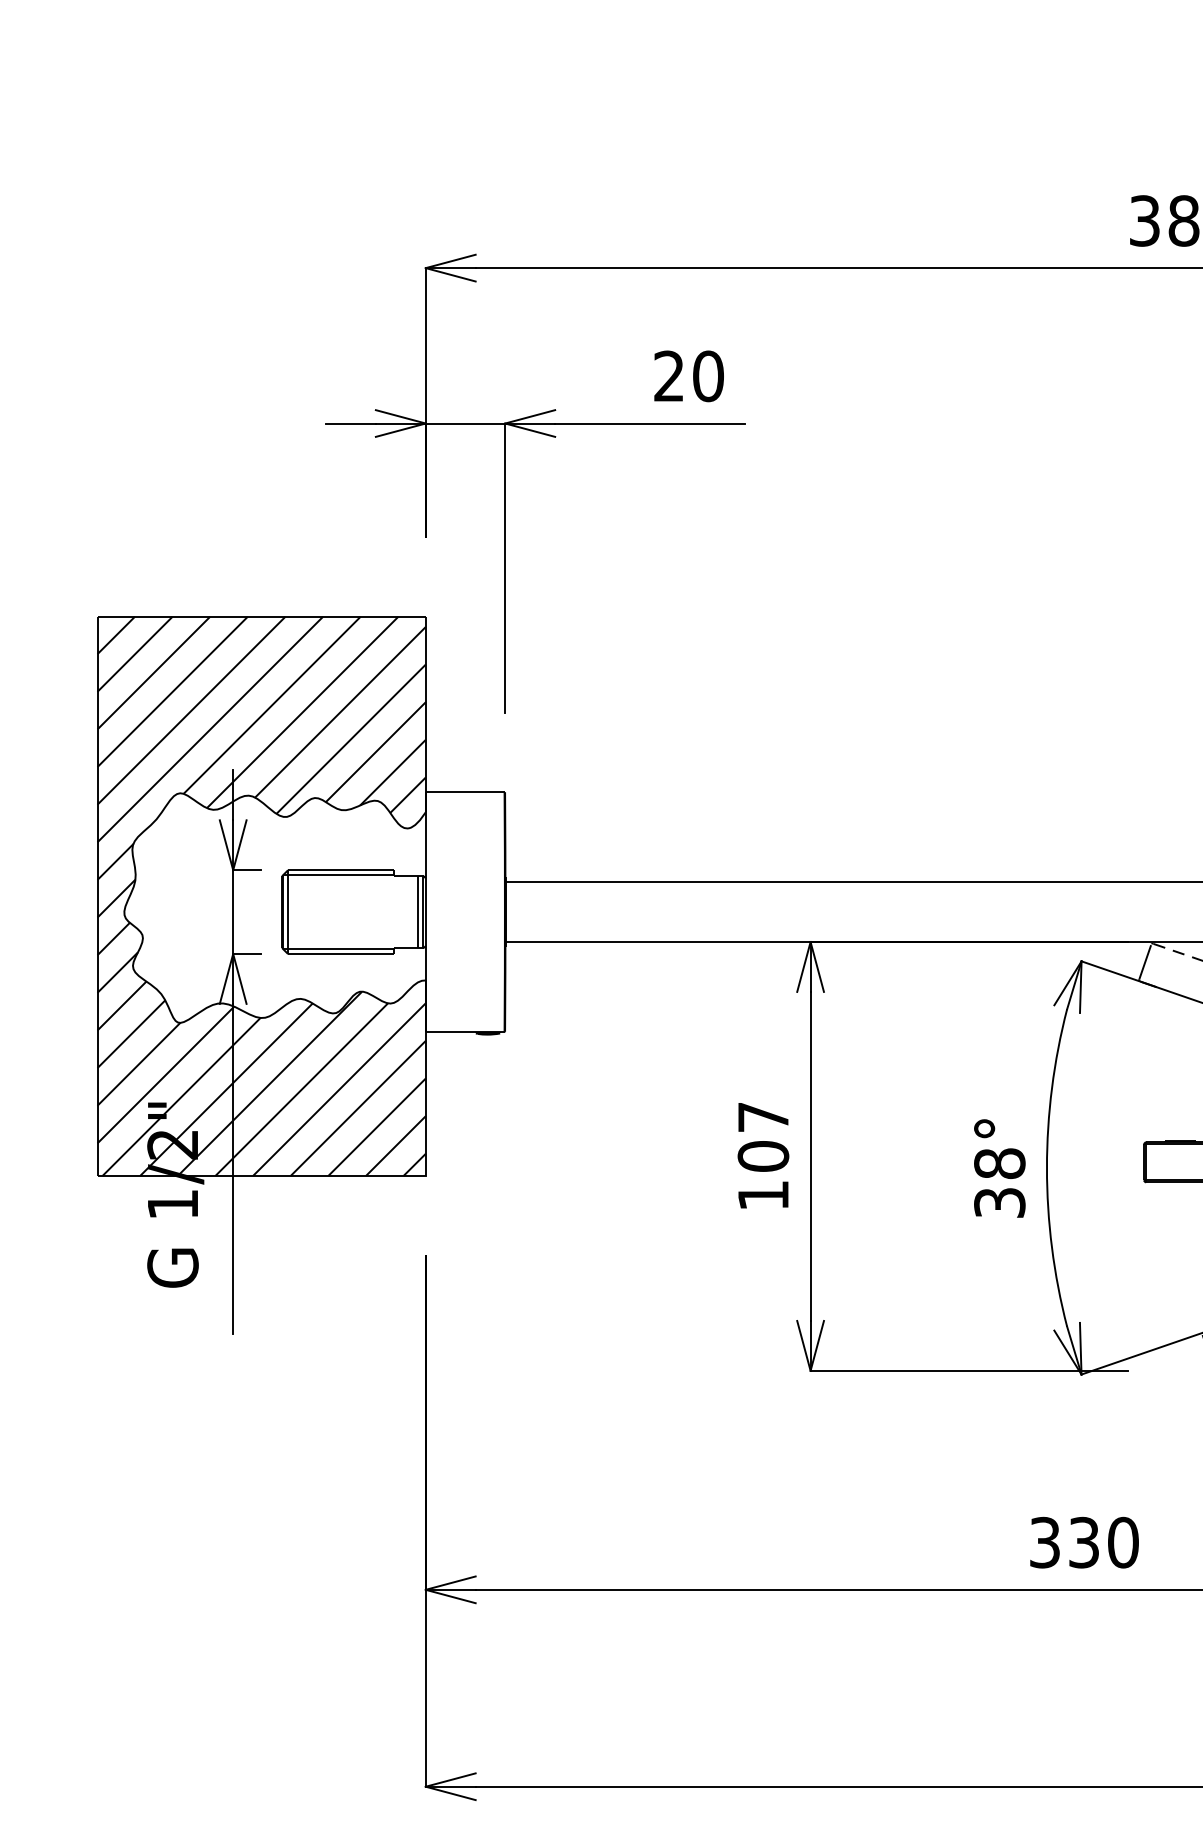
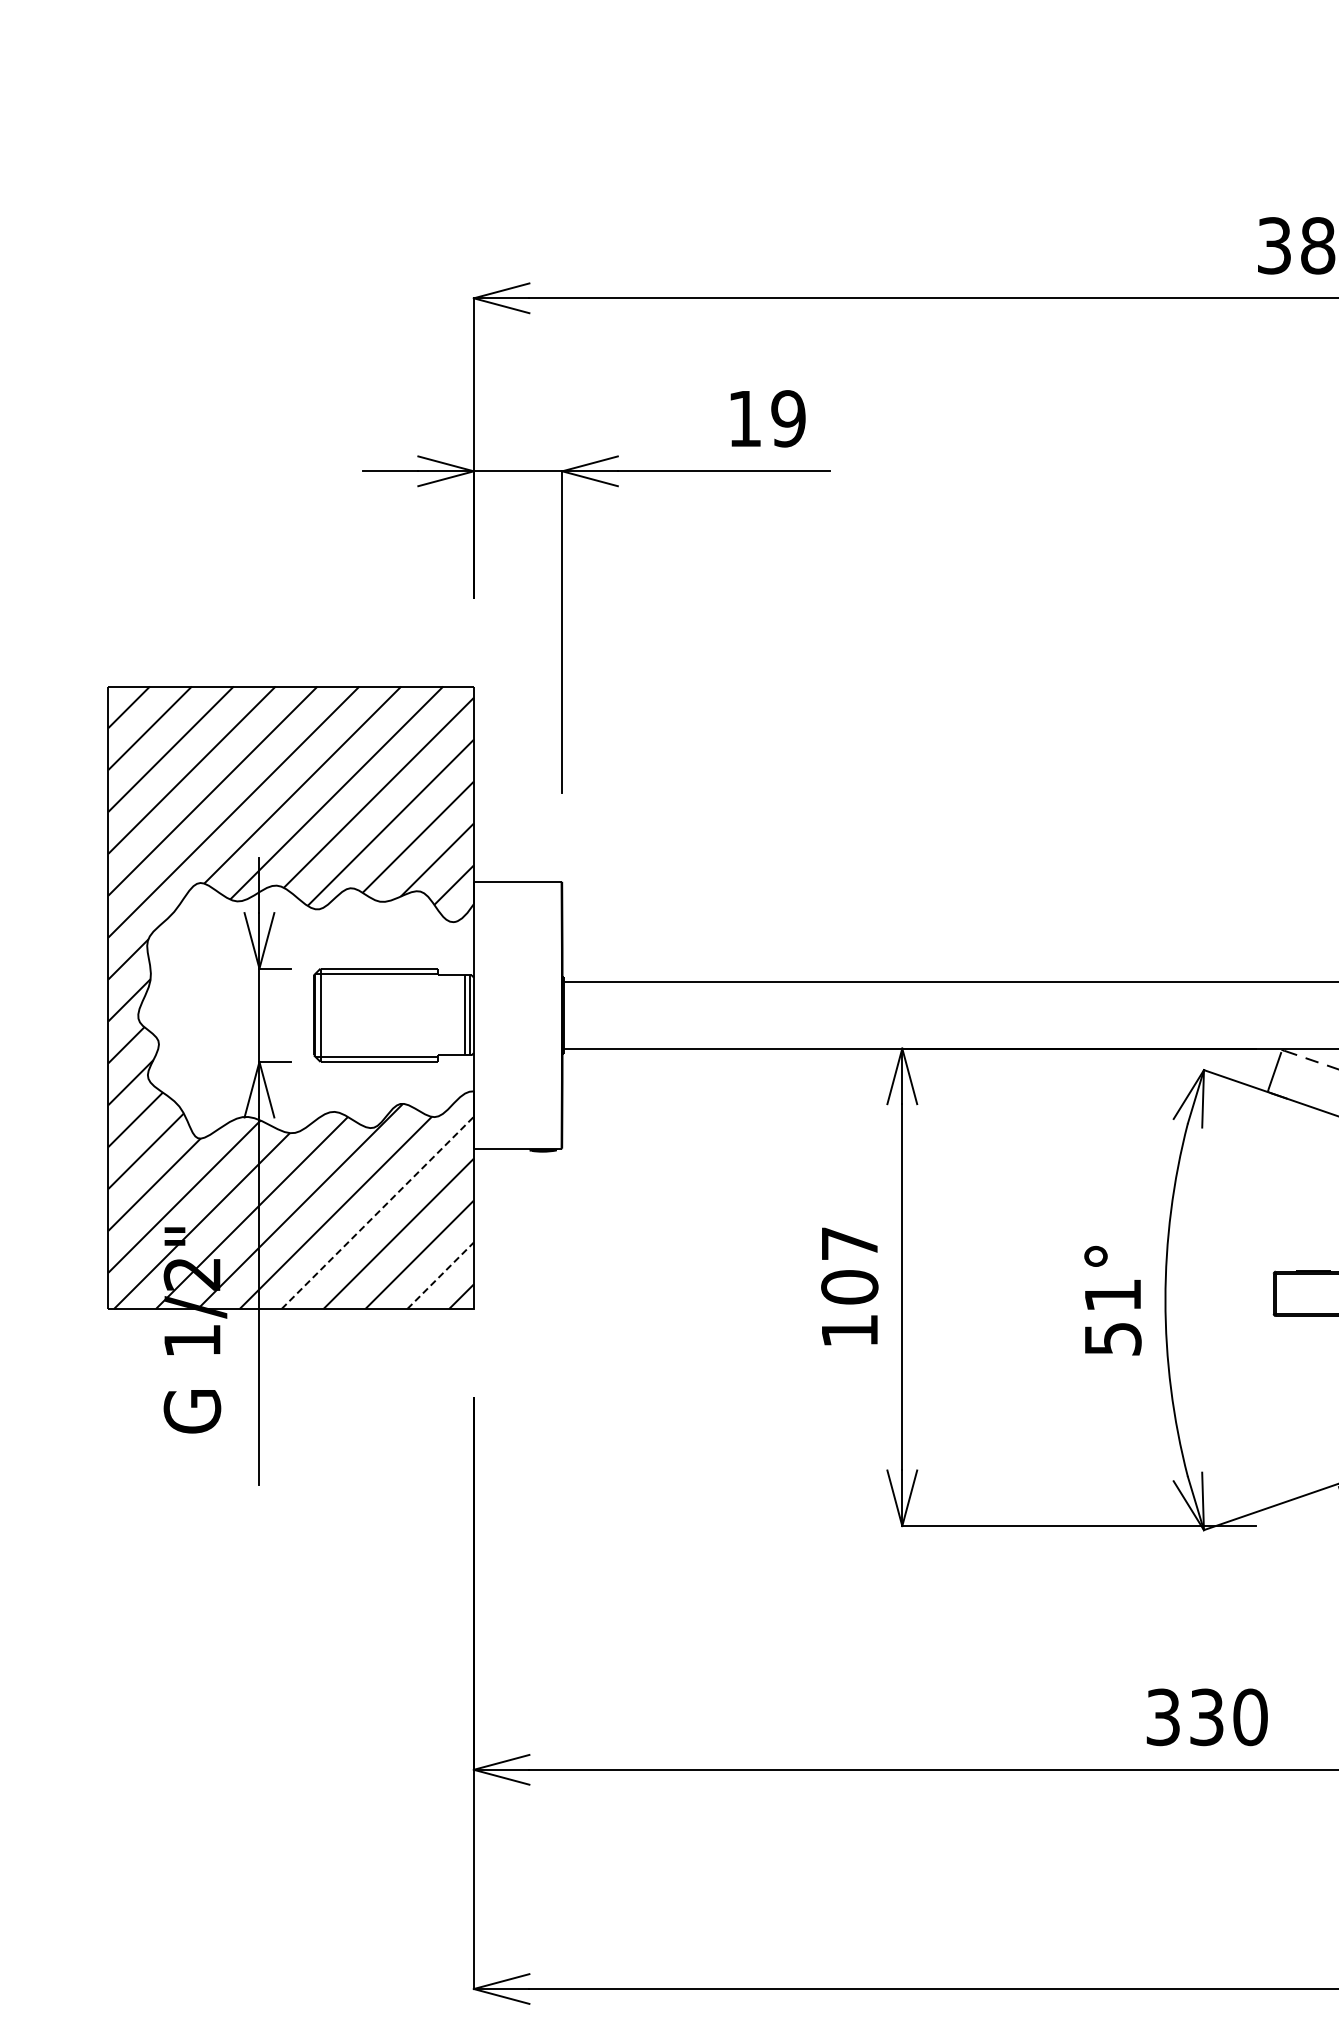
text: (688, 376) -> (766, 418), 20 -> 19
line: (339, 1089) -> (377, 1212), solid -> dashed
line: (395, 1145) -> (440, 1275), solid -> dashed
text: (999, 1182) -> (1112, 1316), 38° -> 51°

